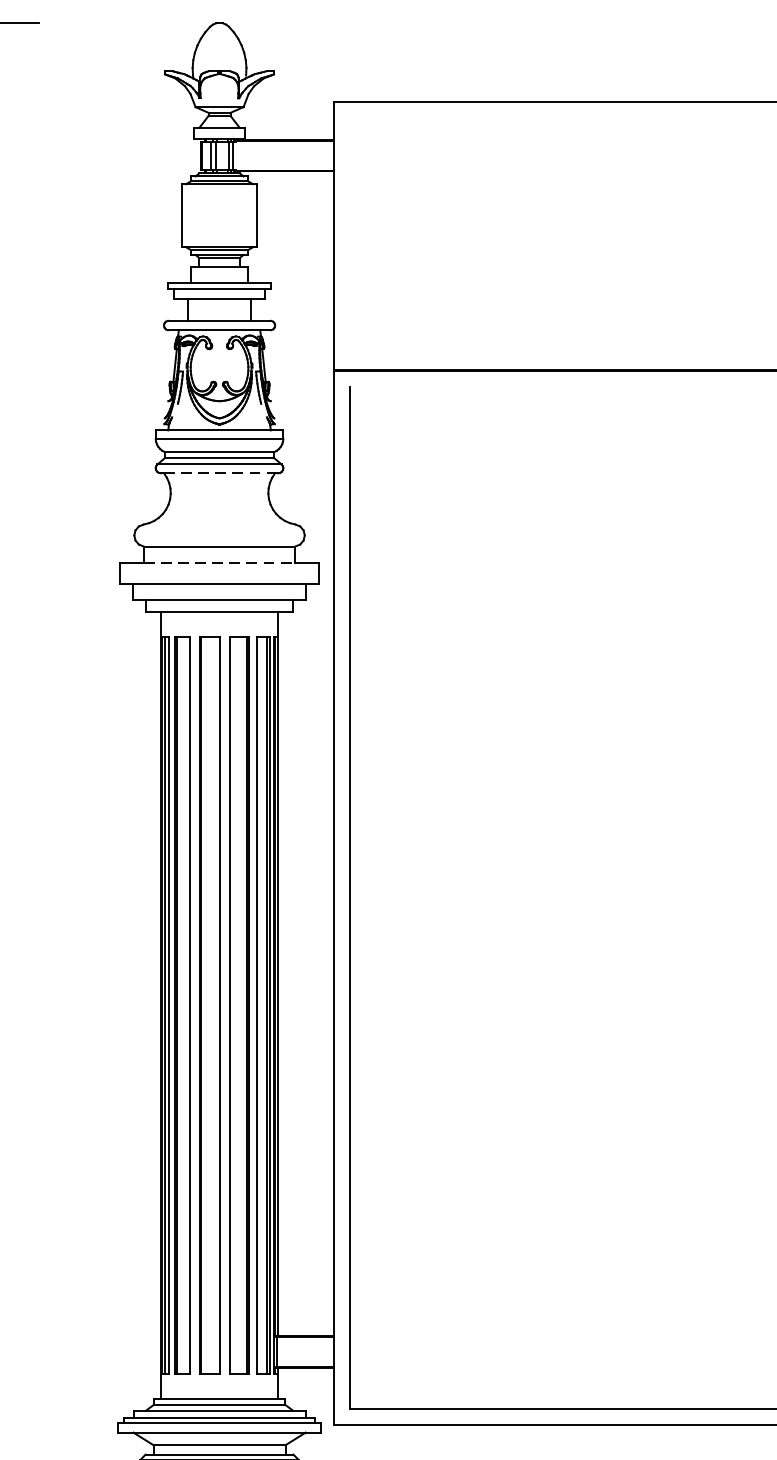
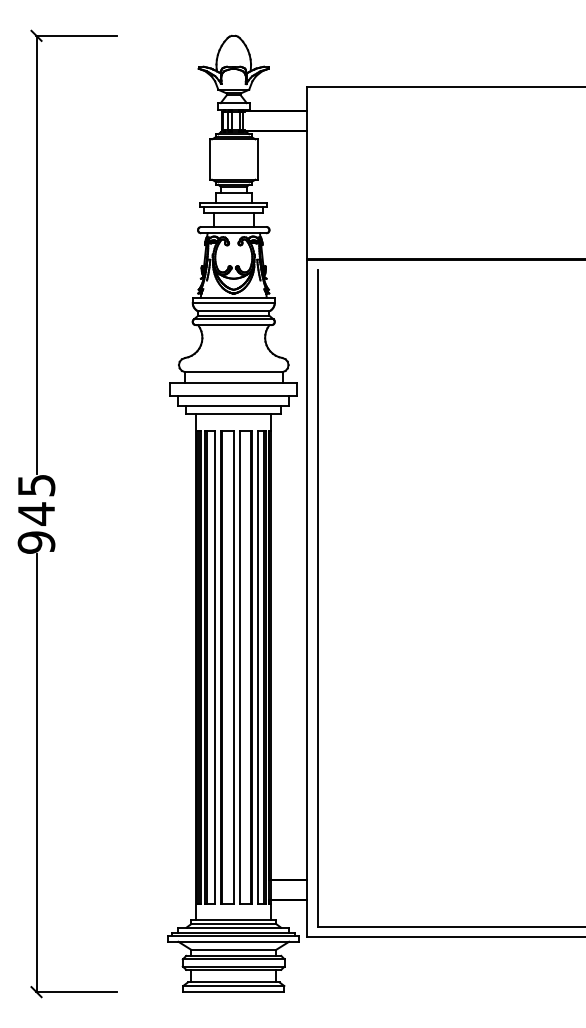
line: (219, 473) -> (233, 325), dashed -> solid
line: (219, 564) -> (233, 383), dashed -> solid

